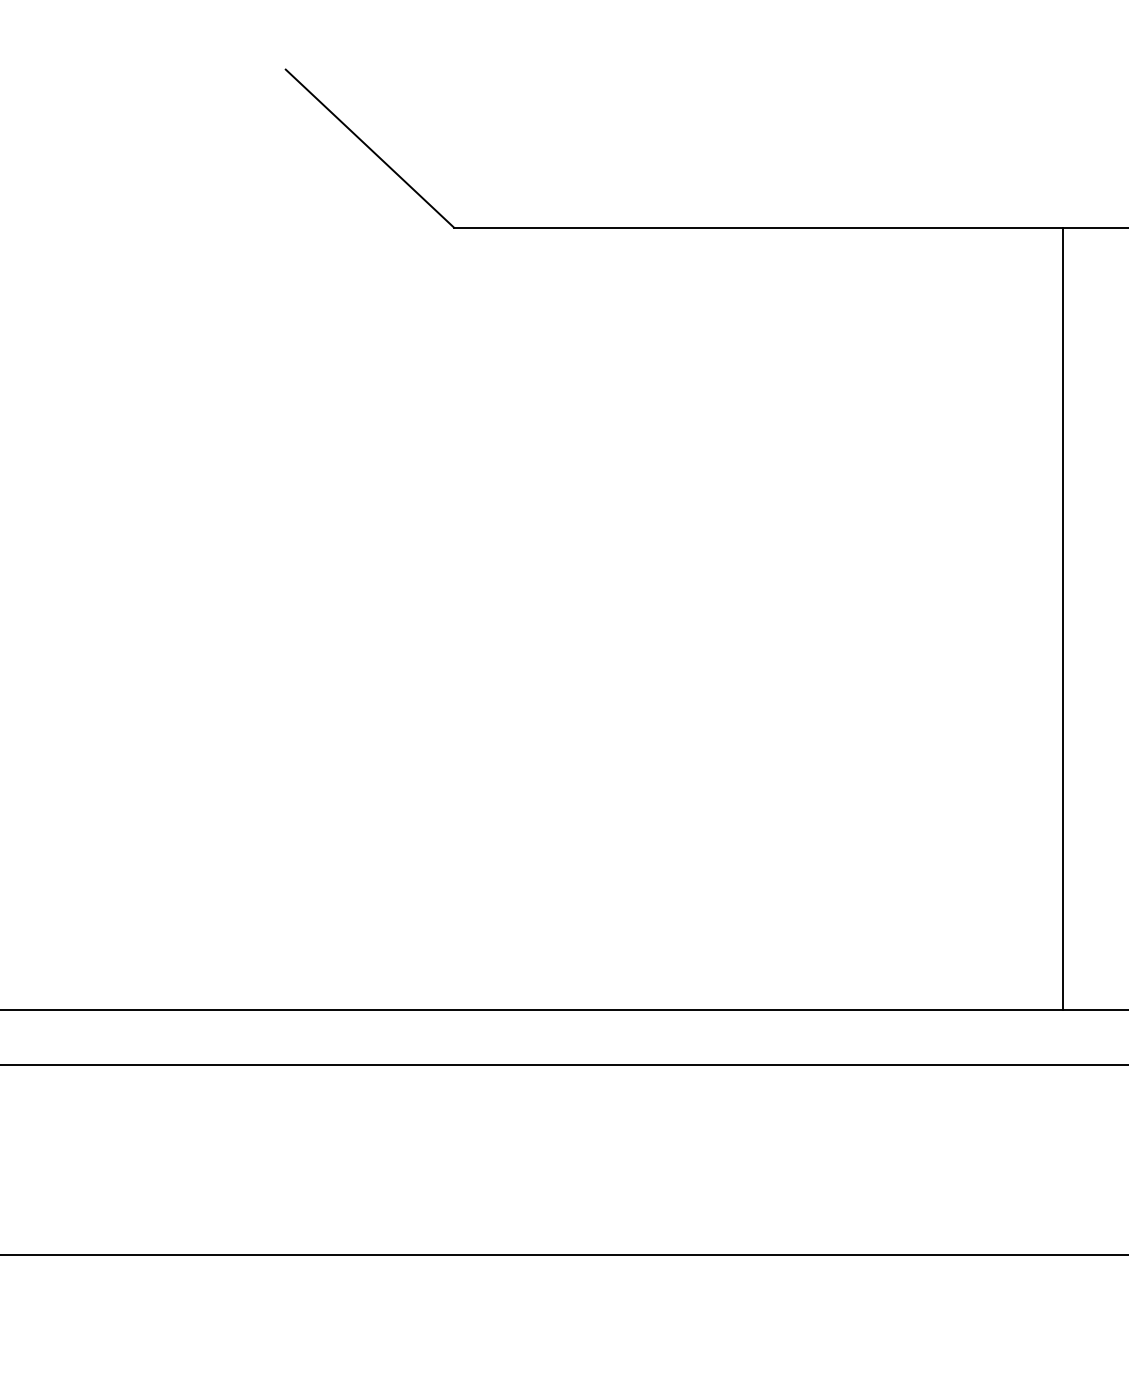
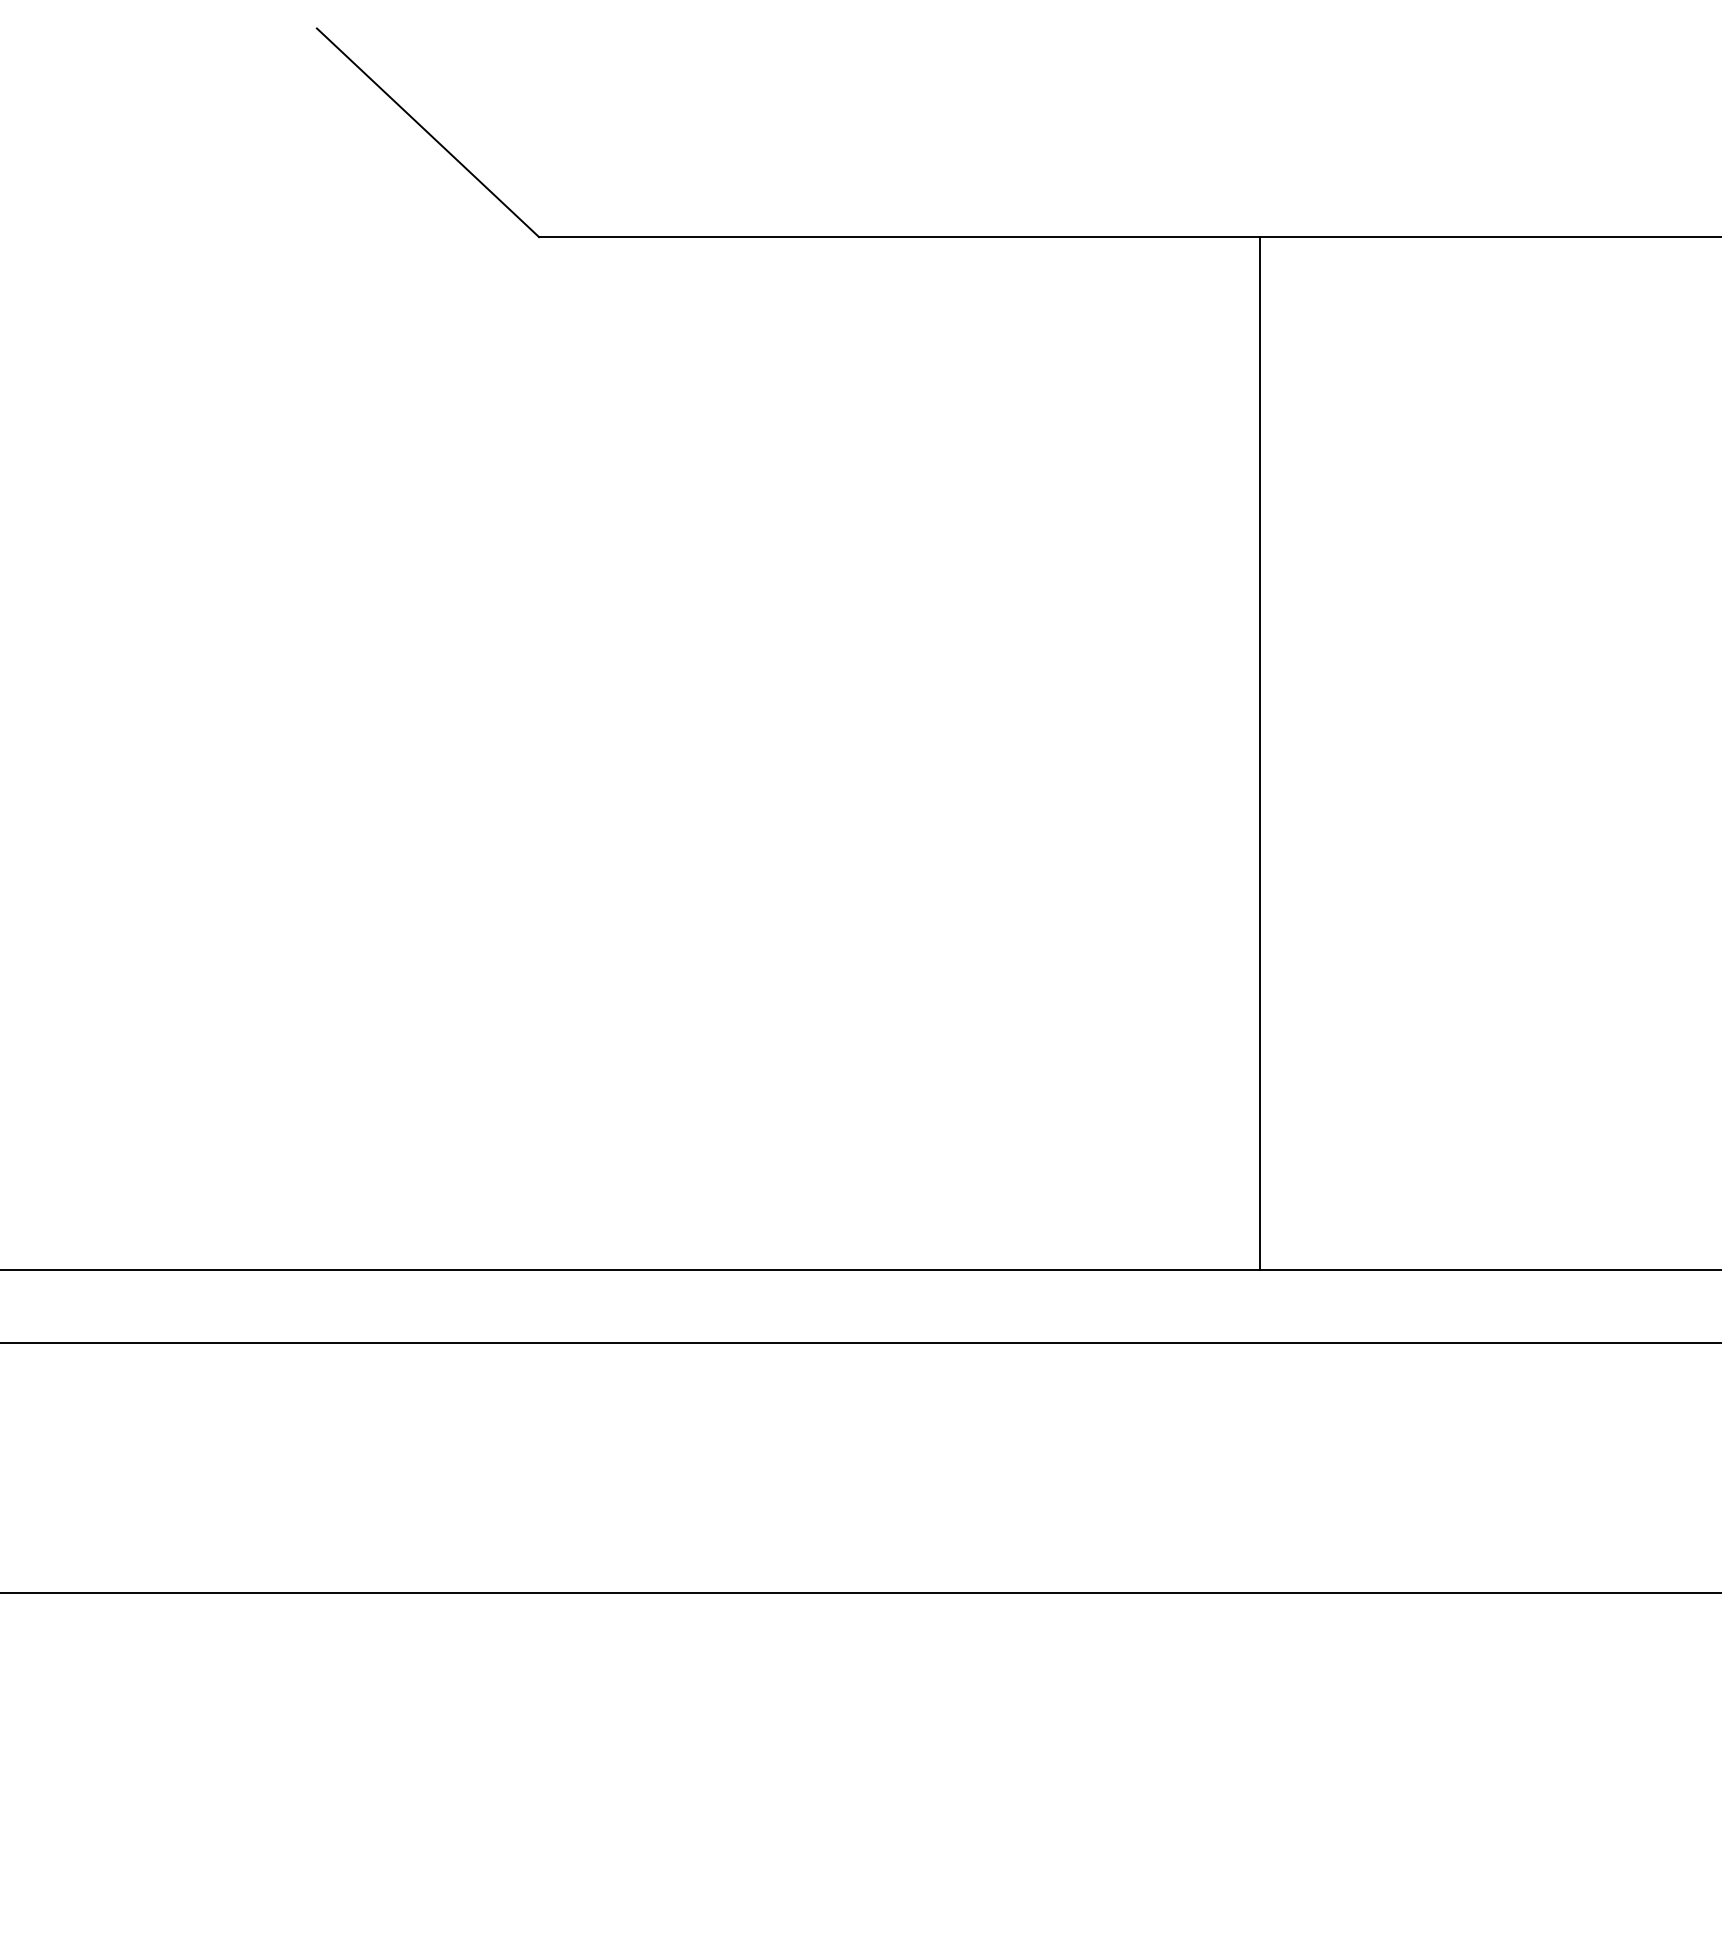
line: (1062, 618) -> (1260, 753), moved

